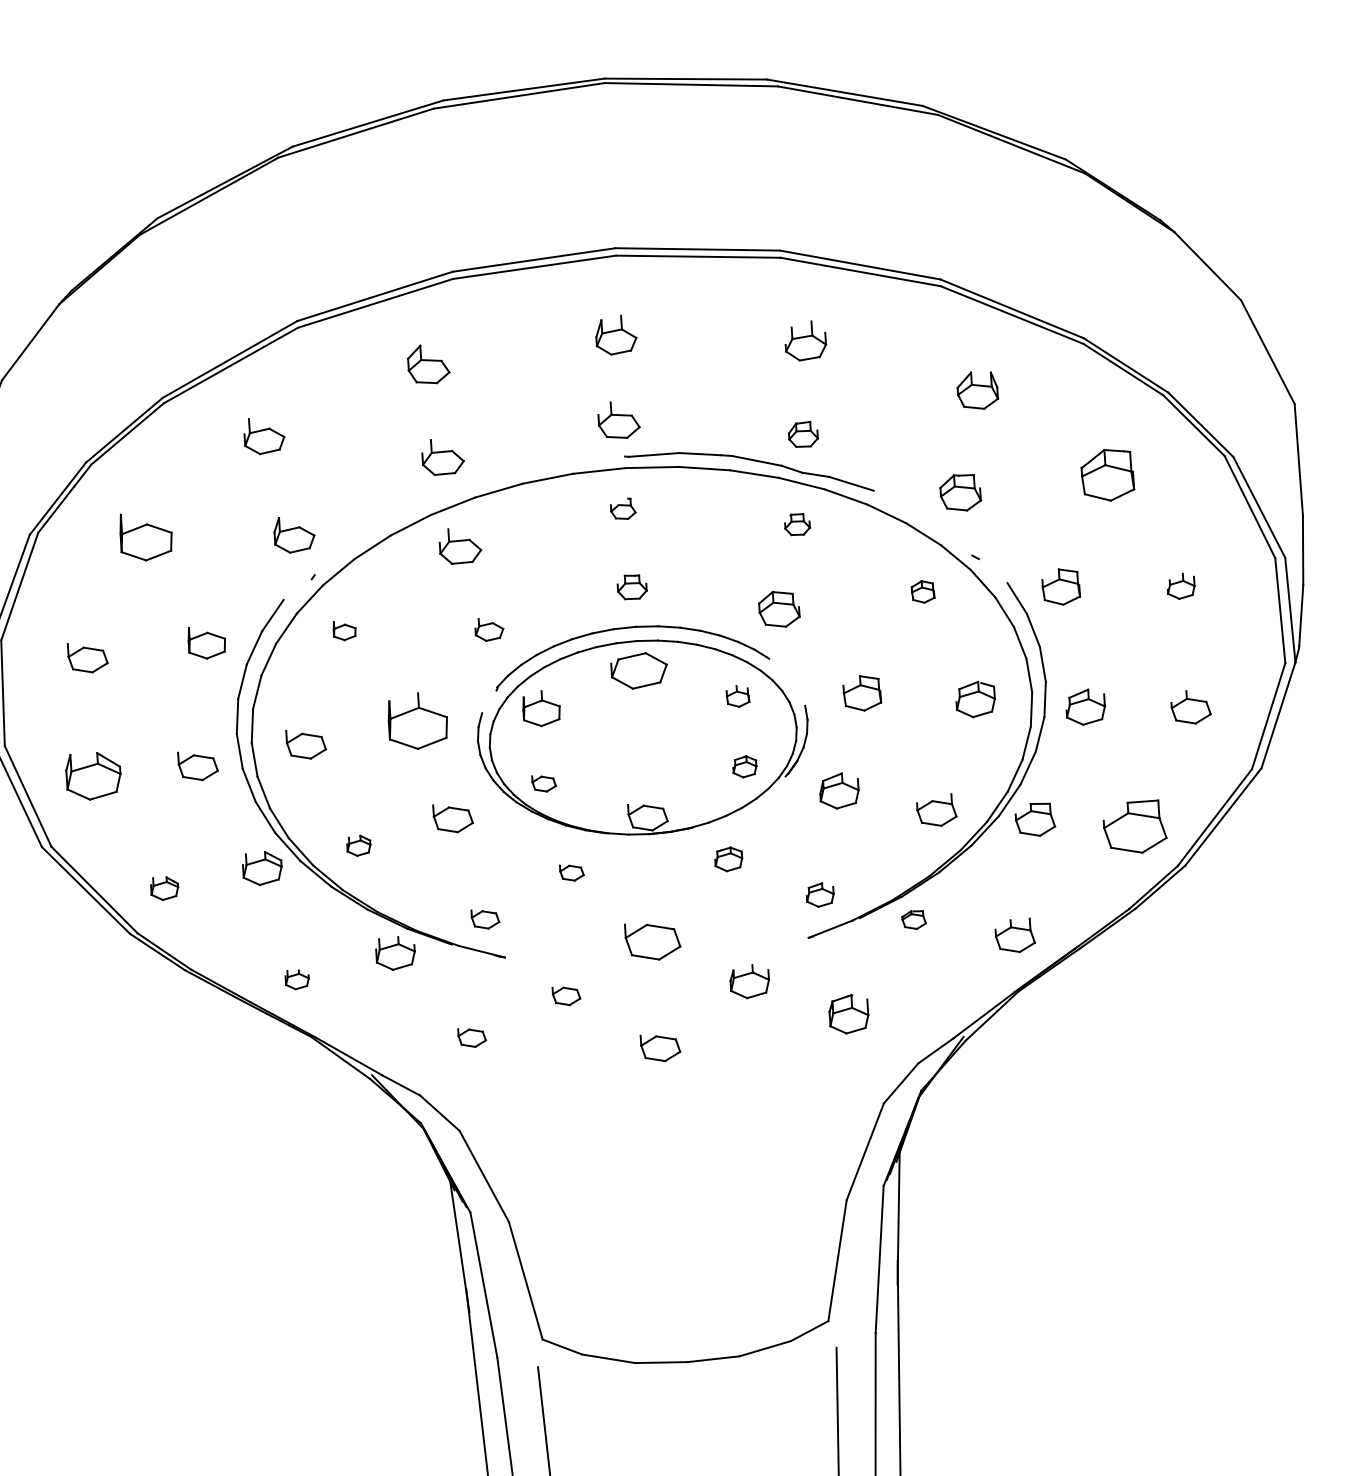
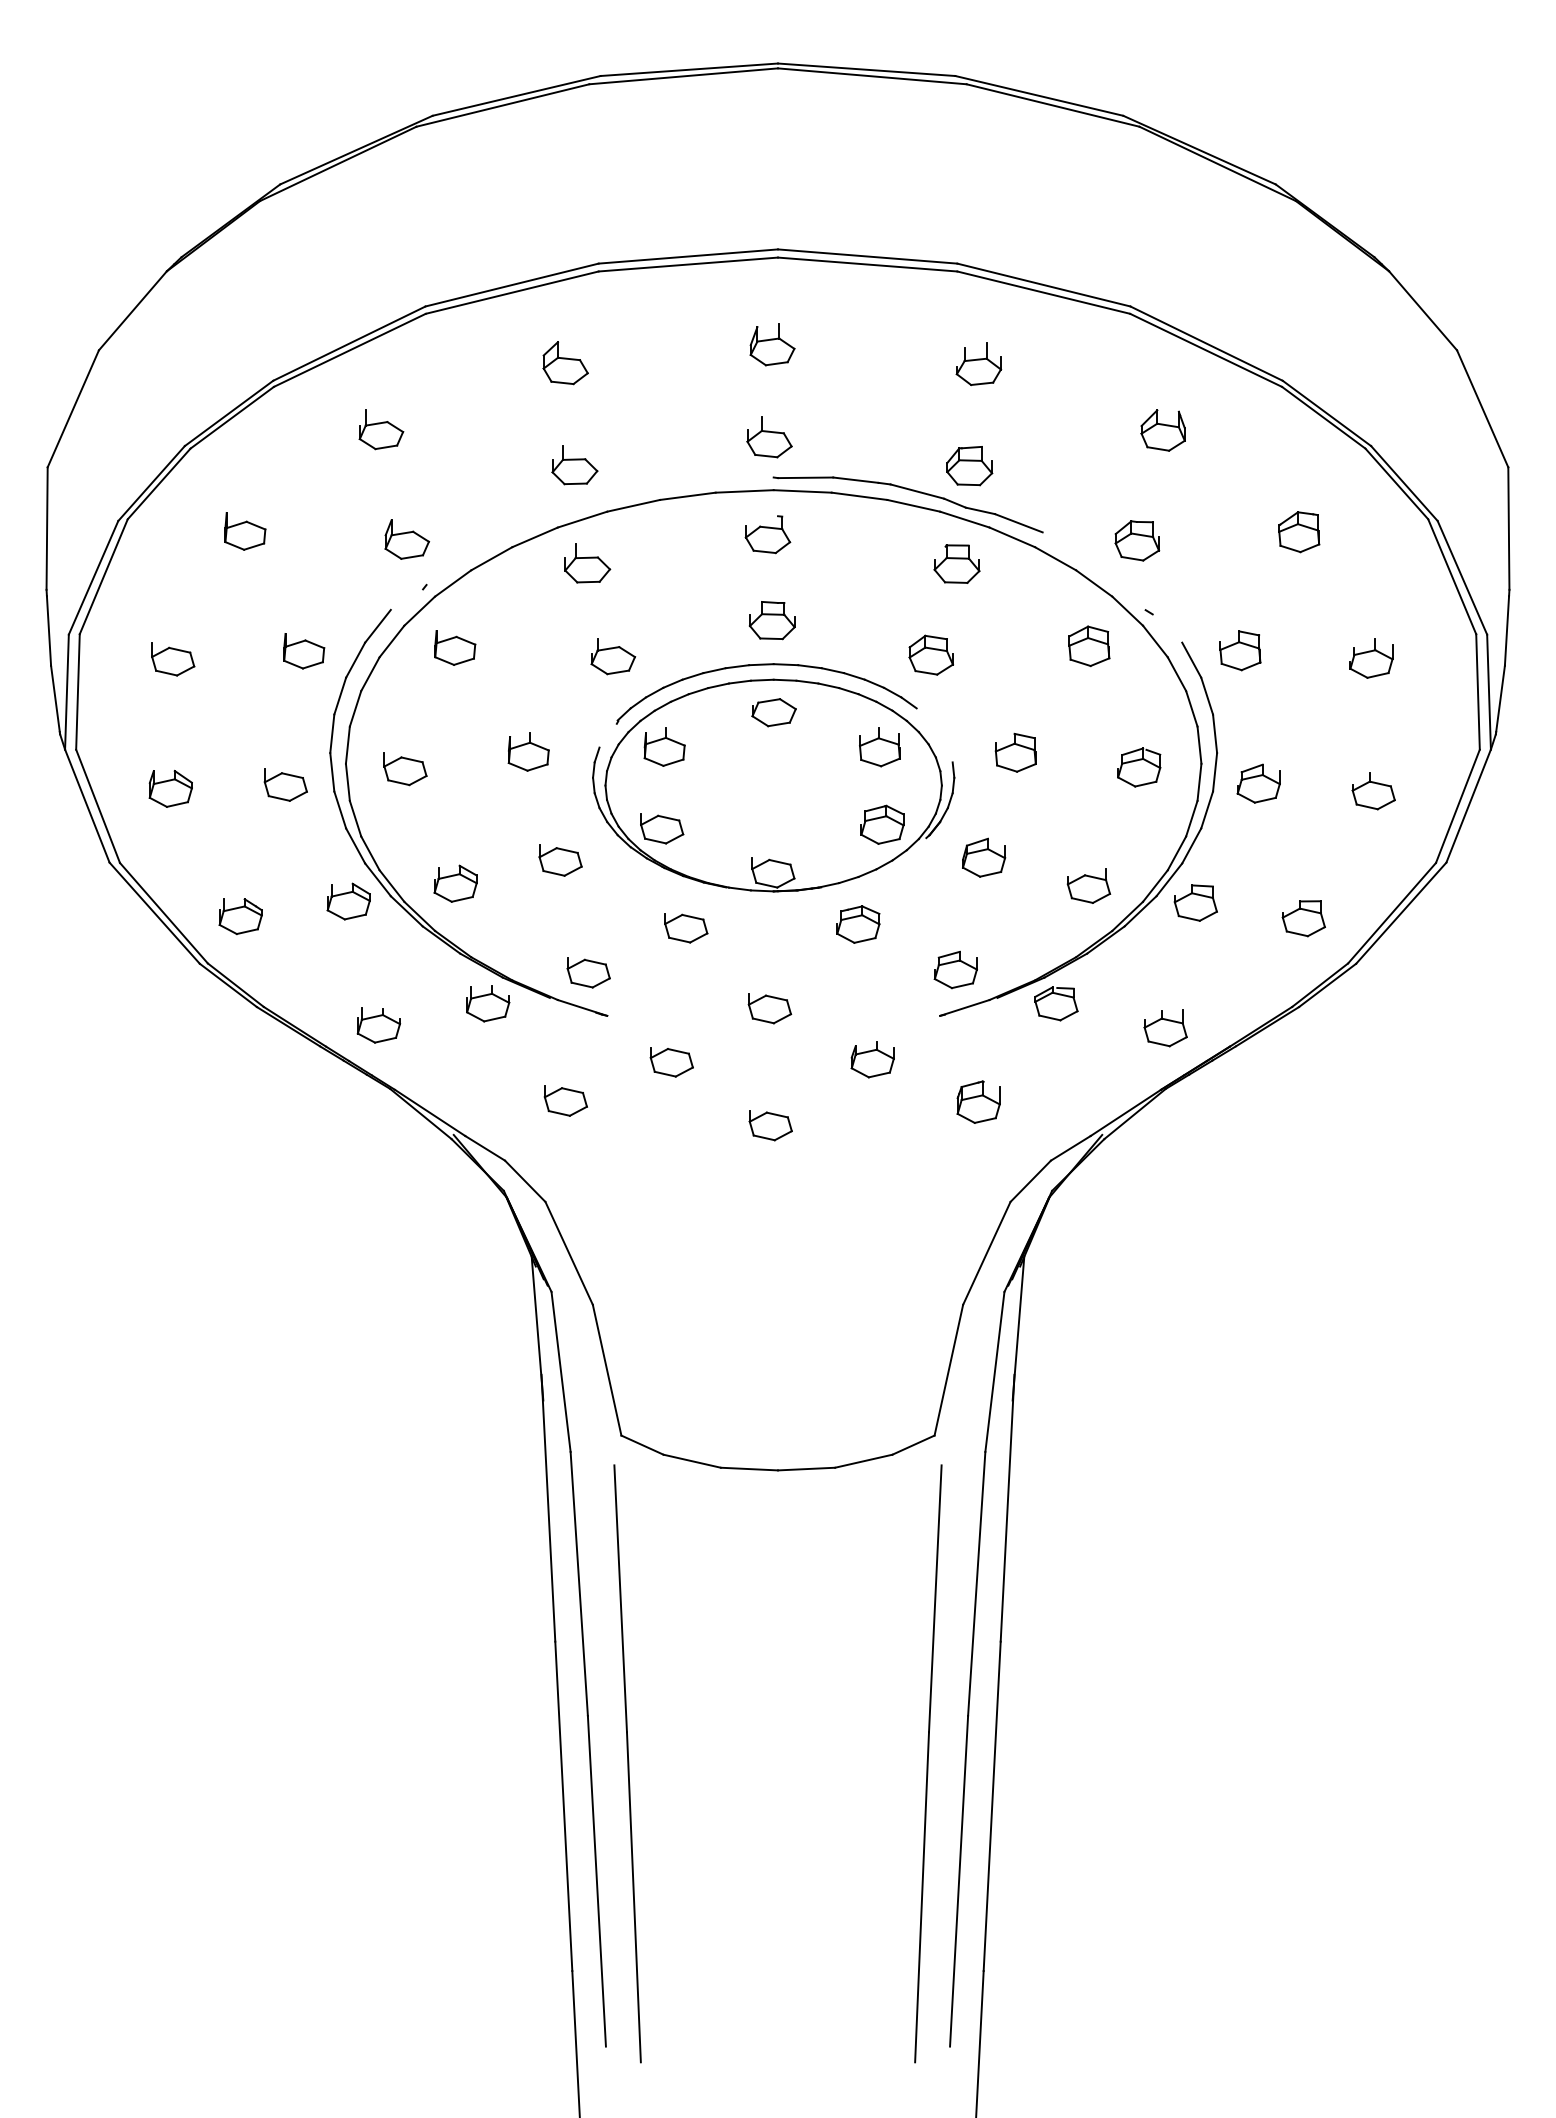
part: (803, 434) -> (969, 466), size x1.43
part: (1108, 475) -> (1299, 532), size x0.71
part: (622, 508) -> (767, 534), size x1.67
part: (796, 524) -> (956, 563), size x1.67
part: (146, 536) -> (245, 531), size x0.71
part: (1181, 586) -> (1371, 658), size x1.43
part: (631, 587) -> (771, 620), size x1.43
part: (923, 592) -> (1089, 646), size x1.67
part: (489, 629) -> (613, 656), size x1.43
part: (344, 630) -> (455, 647), size x1.67
part: (638, 670) -> (773, 712), size x0.71
part: (737, 696) -> (879, 747), size x1.67
part: (417, 720) -> (528, 751), size x0.62
part: (744, 766) -> (882, 824), size x1.67
part: (93, 775) -> (170, 788), size x0.71
part: (544, 783) -> (662, 828), size x1.67
part: (1134, 827) -> (1303, 918), size x0.62
part: (358, 845) -> (455, 883), size x1.67
part: (728, 859) -> (858, 924), size x1.43
part: (572, 873) -> (686, 928), size x1.67
part: (164, 888) -> (240, 916), size x1.43
part: (819, 894) -> (955, 969), size x1.43
part: (485, 919) -> (588, 972), size x1.43
part: (914, 919) -> (1056, 1003), size x1.67
part: (652, 941) -> (769, 1008), size x0.71
part: (296, 979) -> (378, 1025), size x1.67
part: (566, 996) -> (671, 1062), size x1.43
part: (471, 1037) -> (565, 1100), size x1.43

